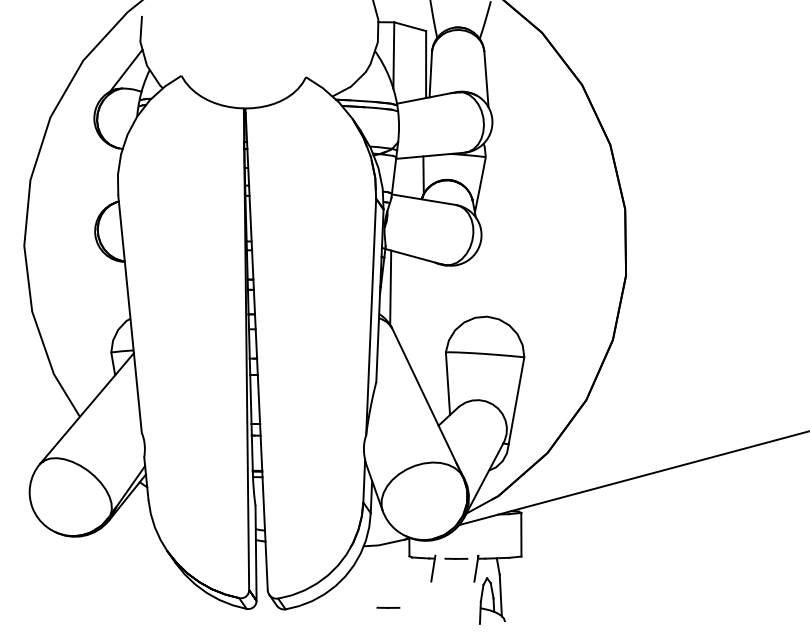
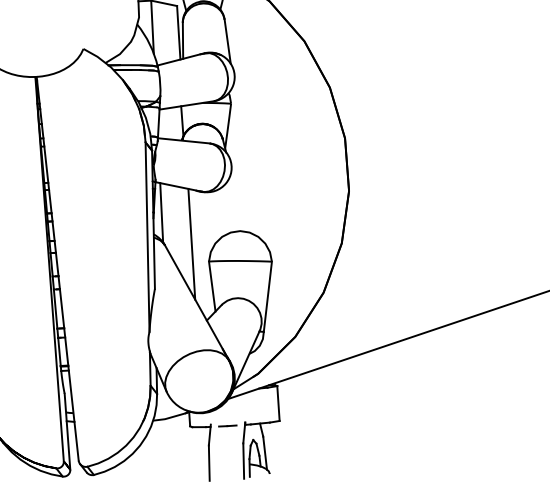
line: (425, 329) -> (191, 244), added
line: (430, 603) -> (209, 463), added
line: (473, 603) -> (243, 460), added
line: (388, 607) -> (175, 468), removed

